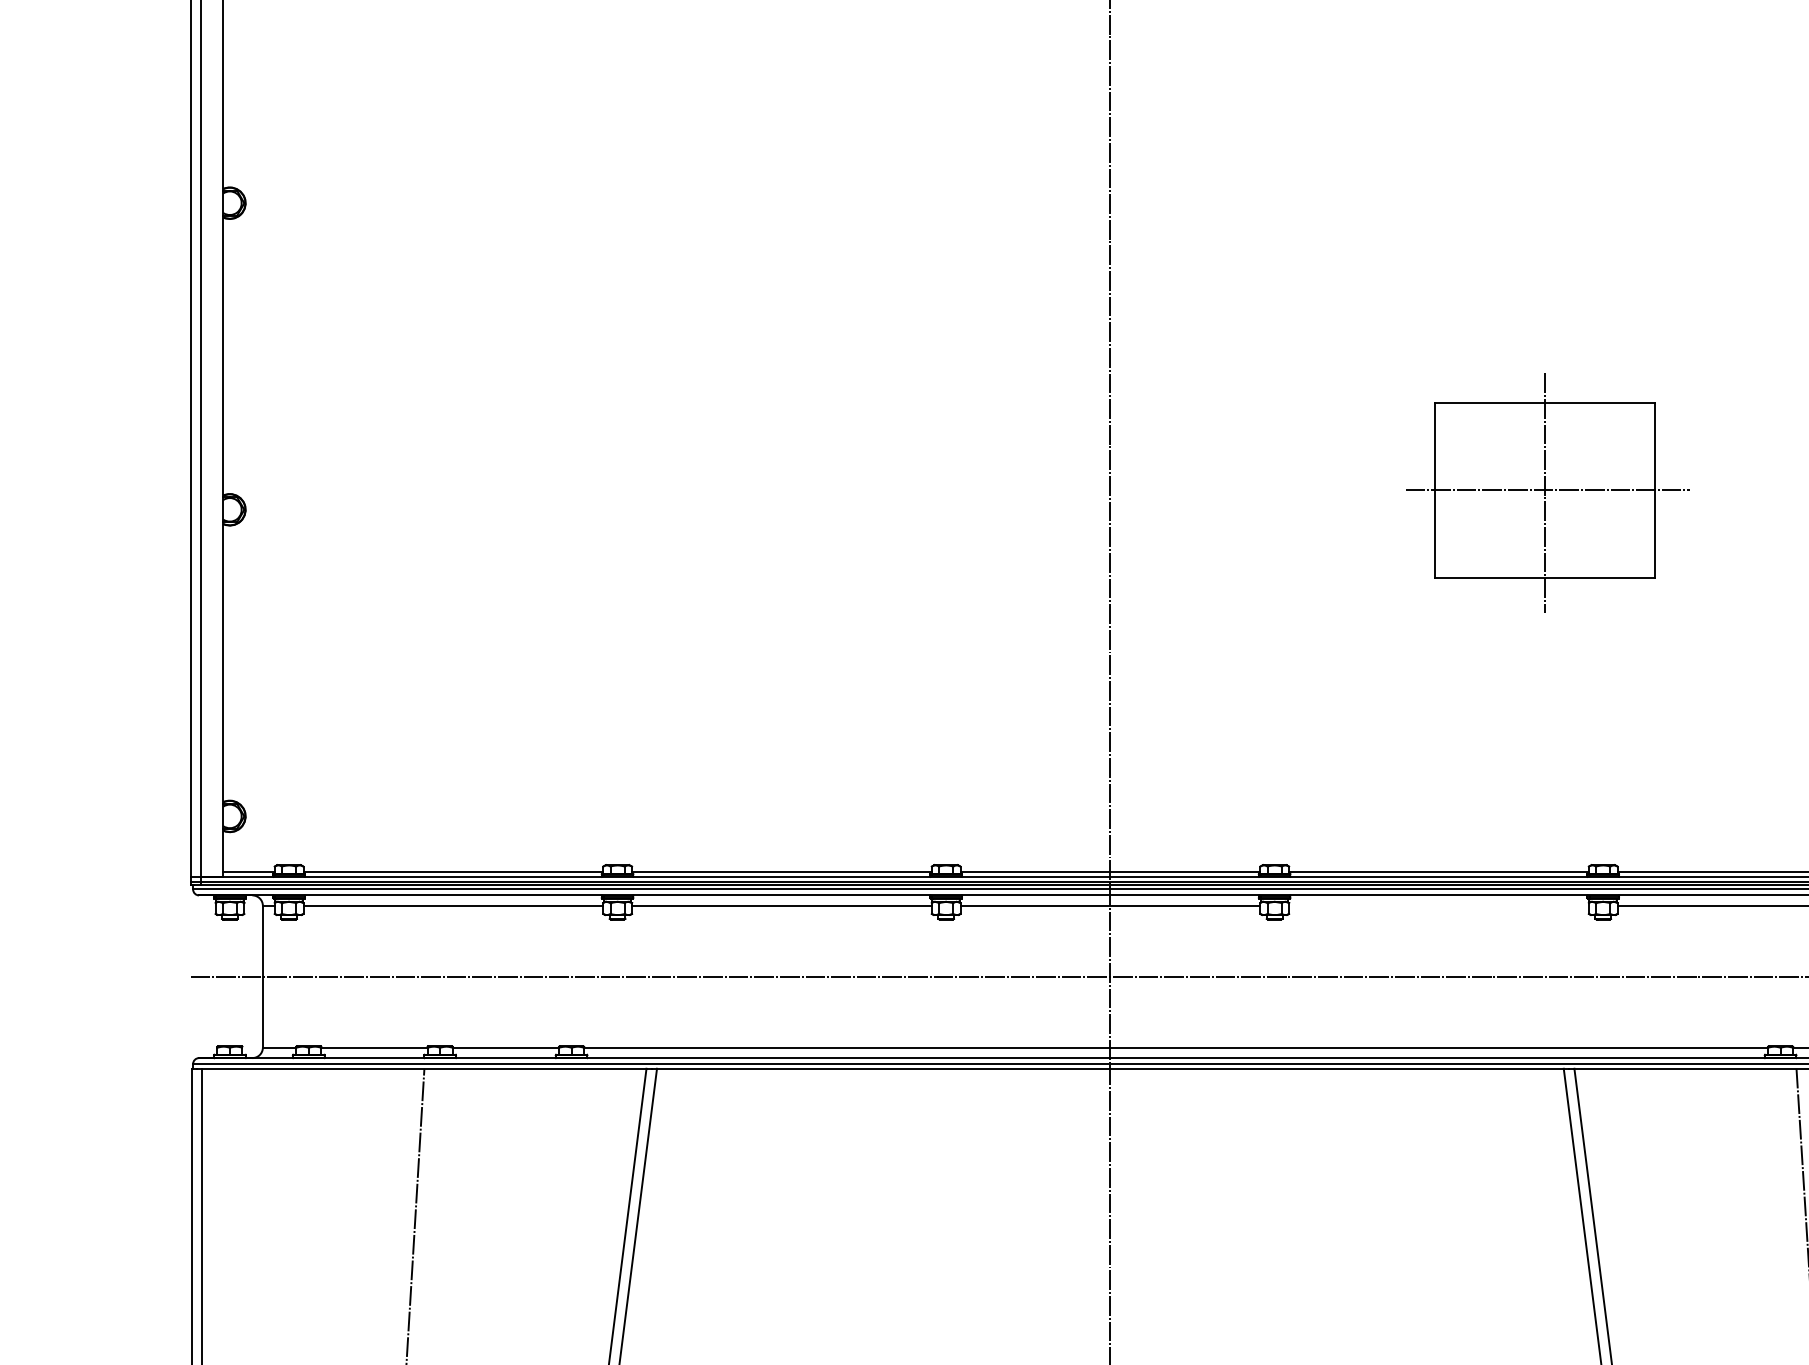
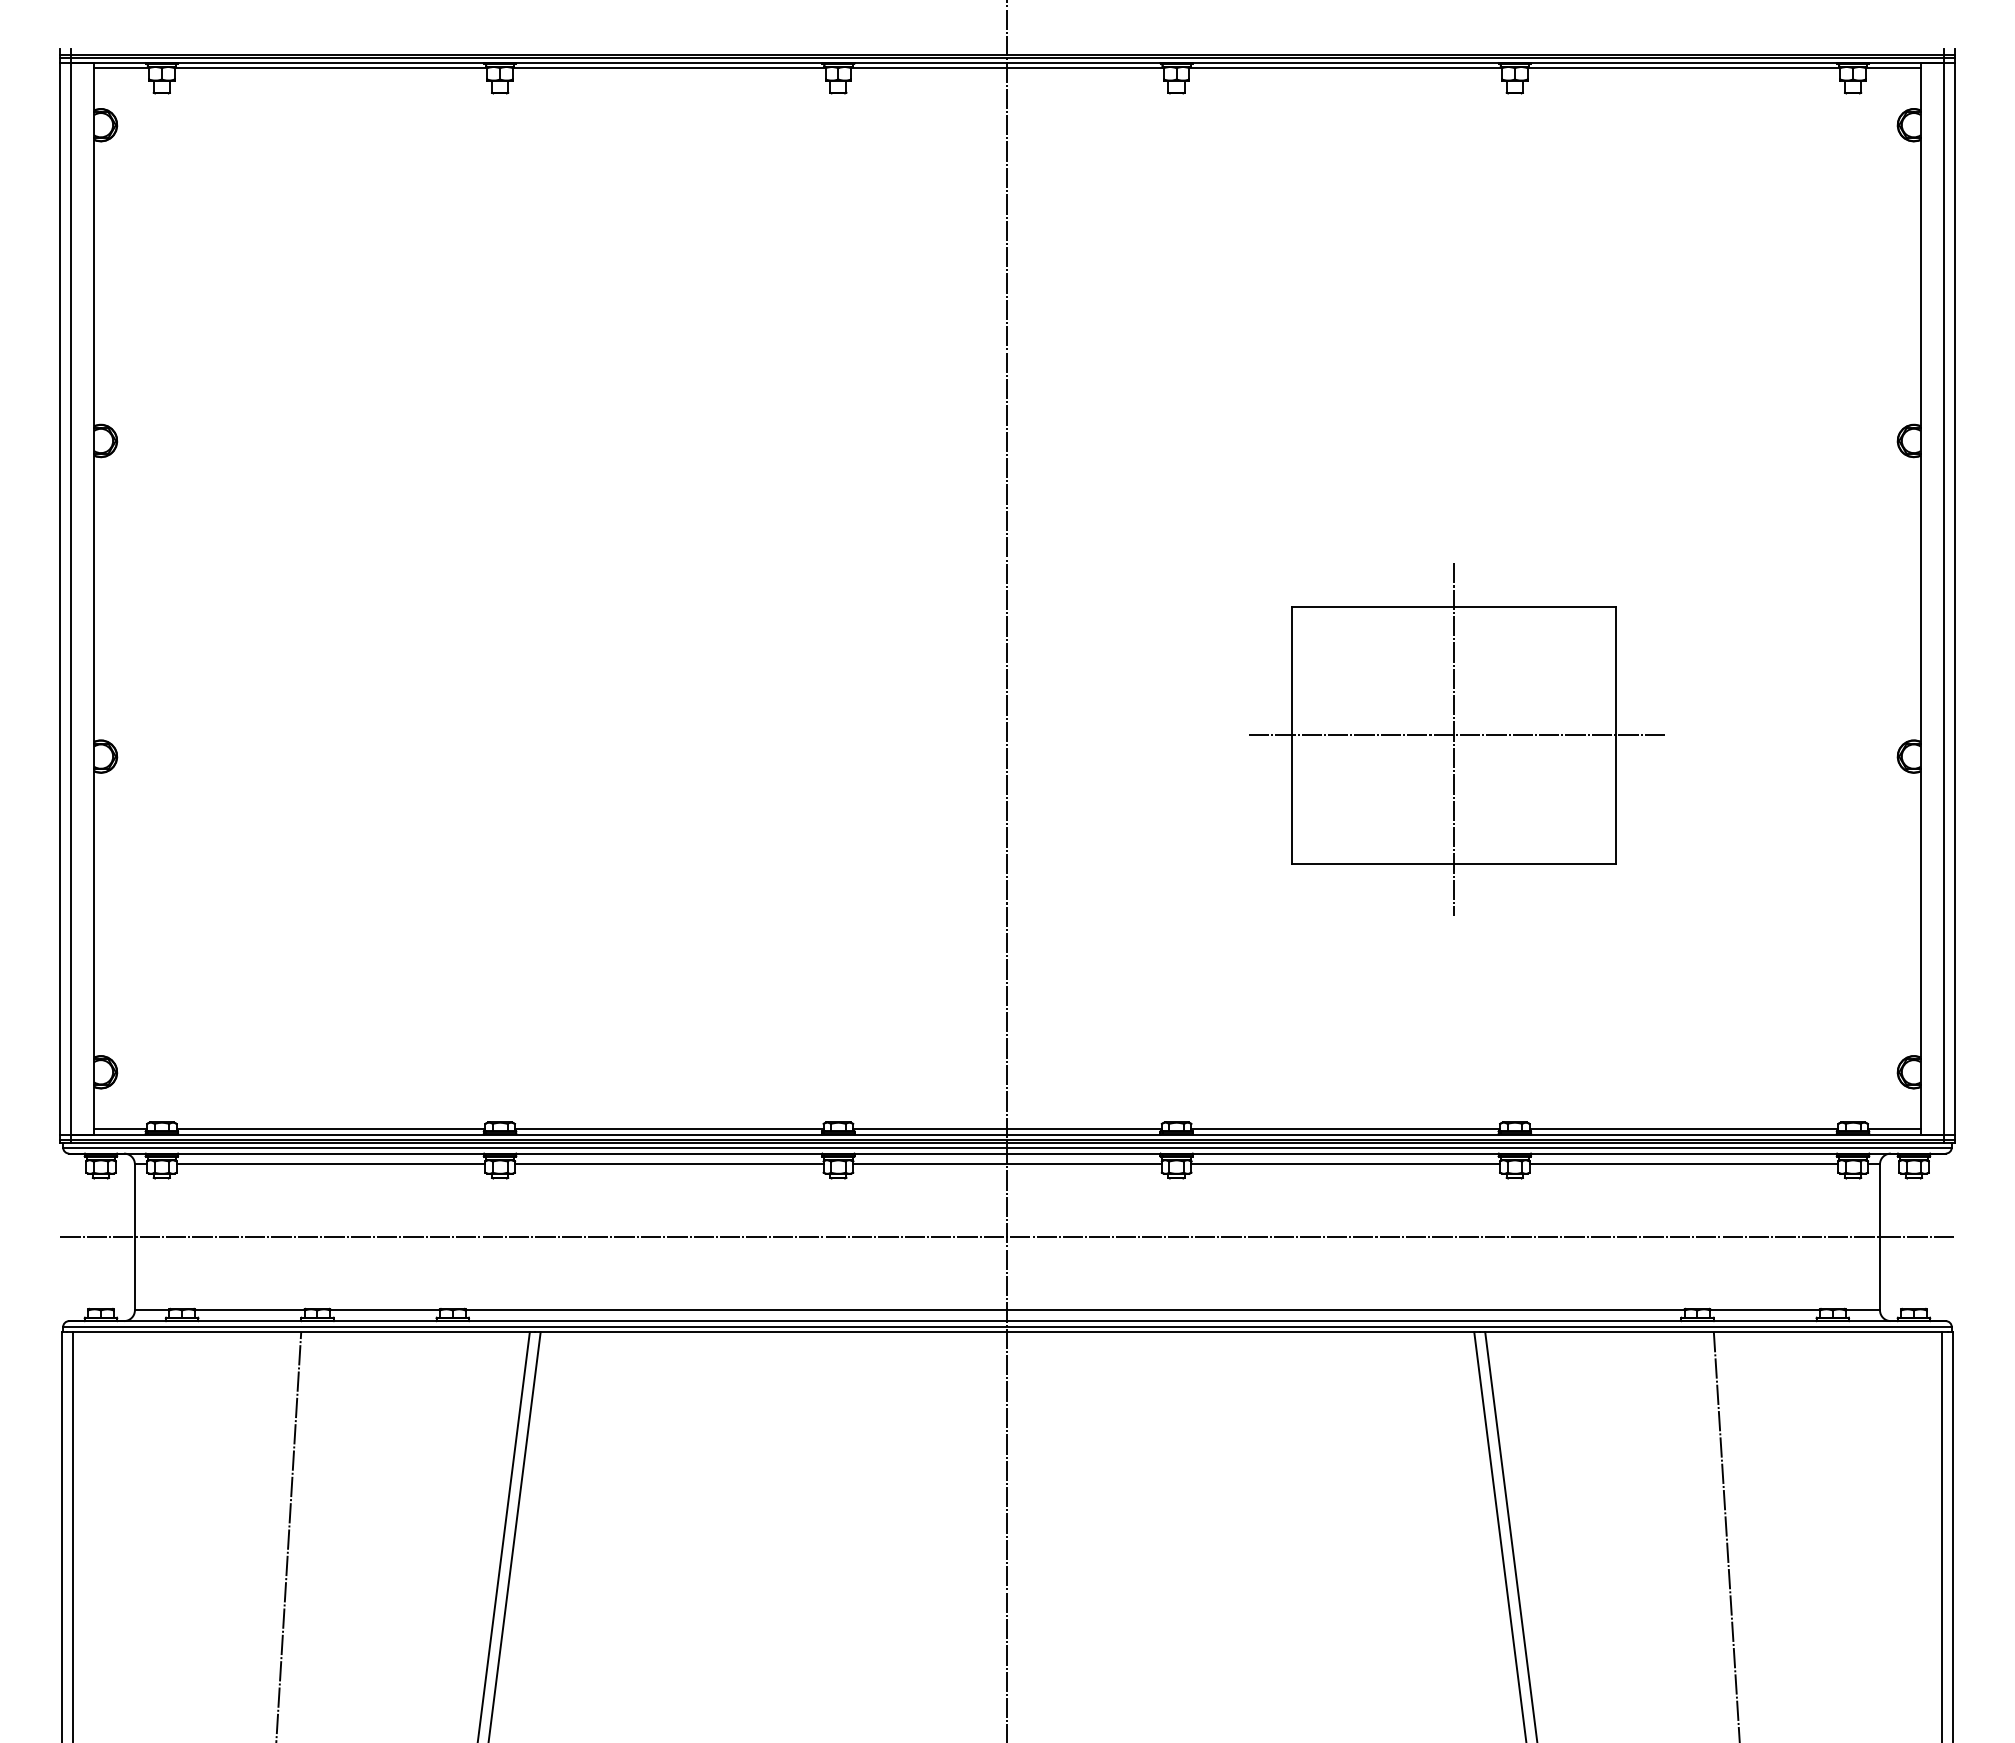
part: (1546, 493) -> (1456, 739), size x1.43
line: (1438, 905) -> (1345, 1164), added

